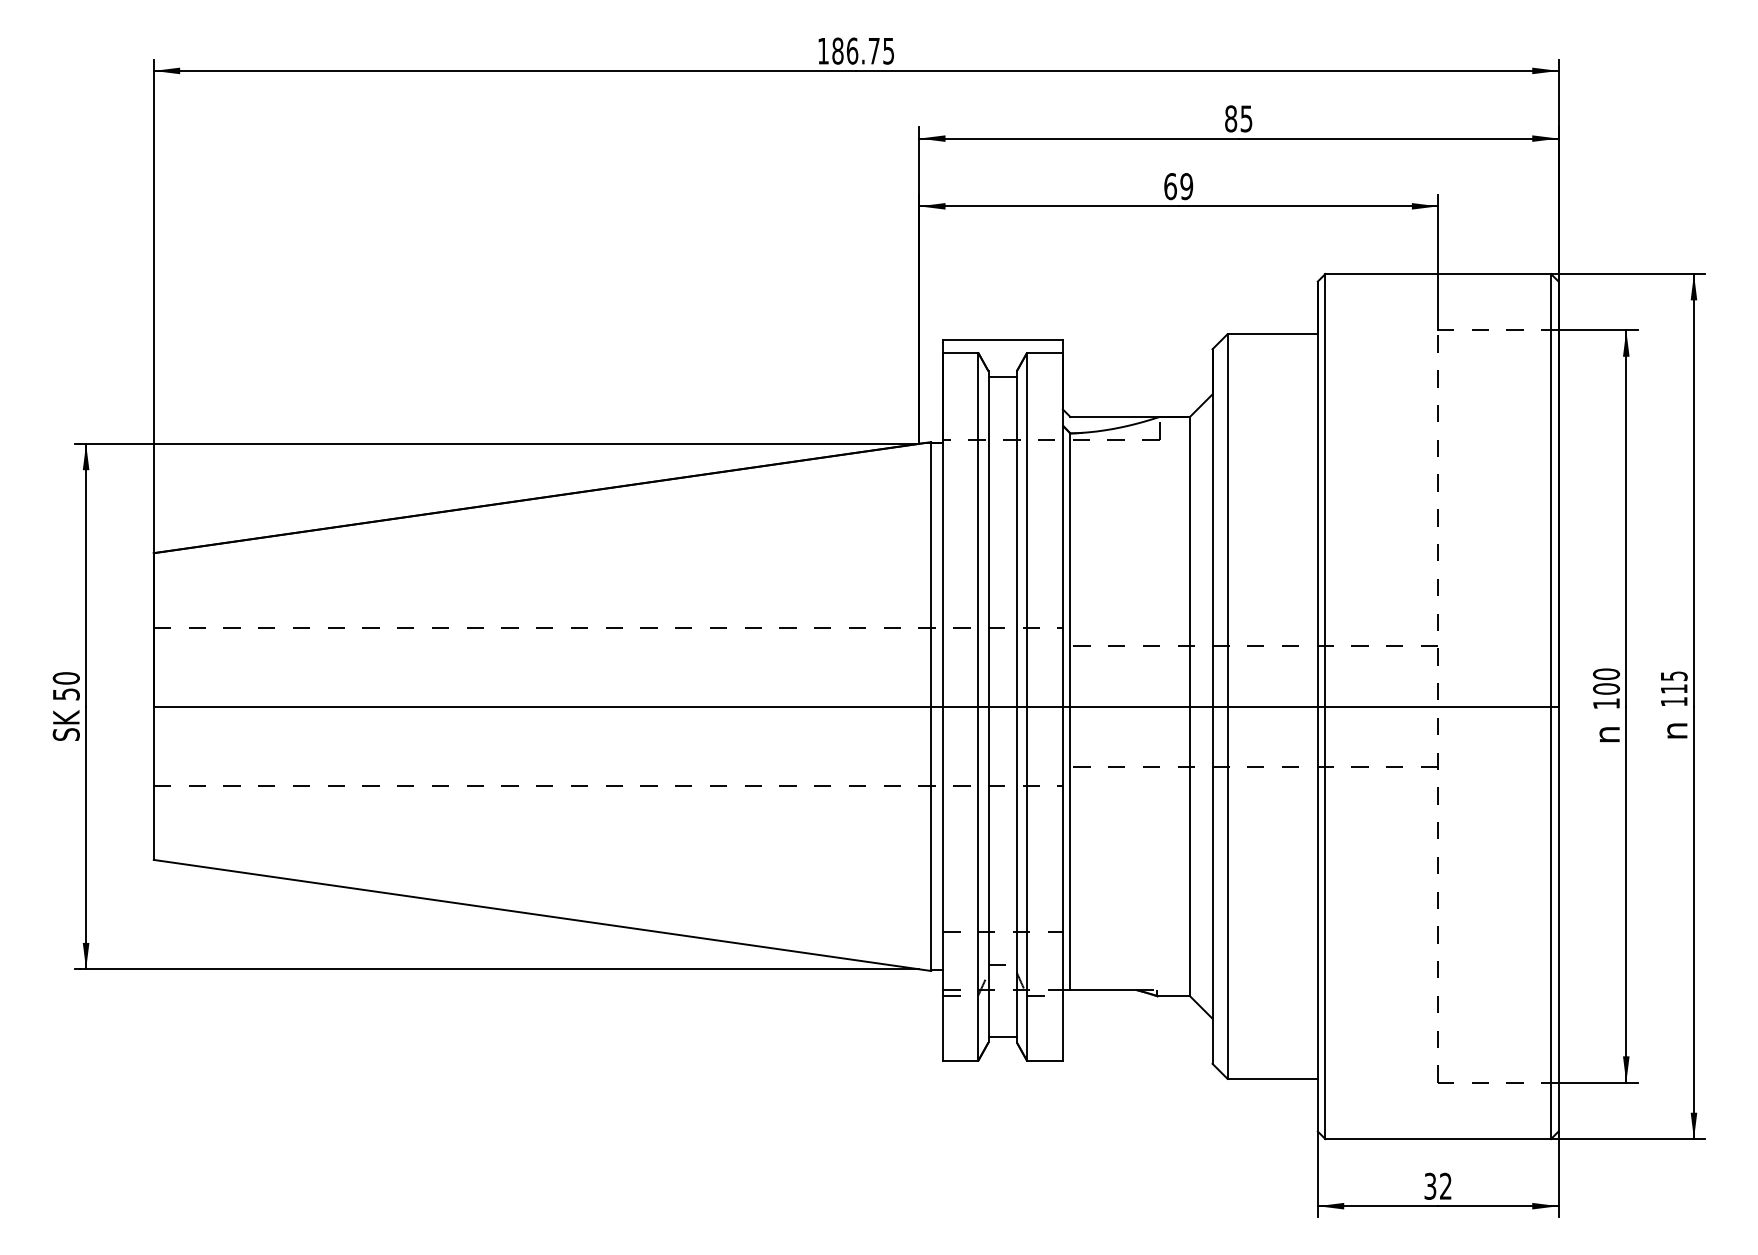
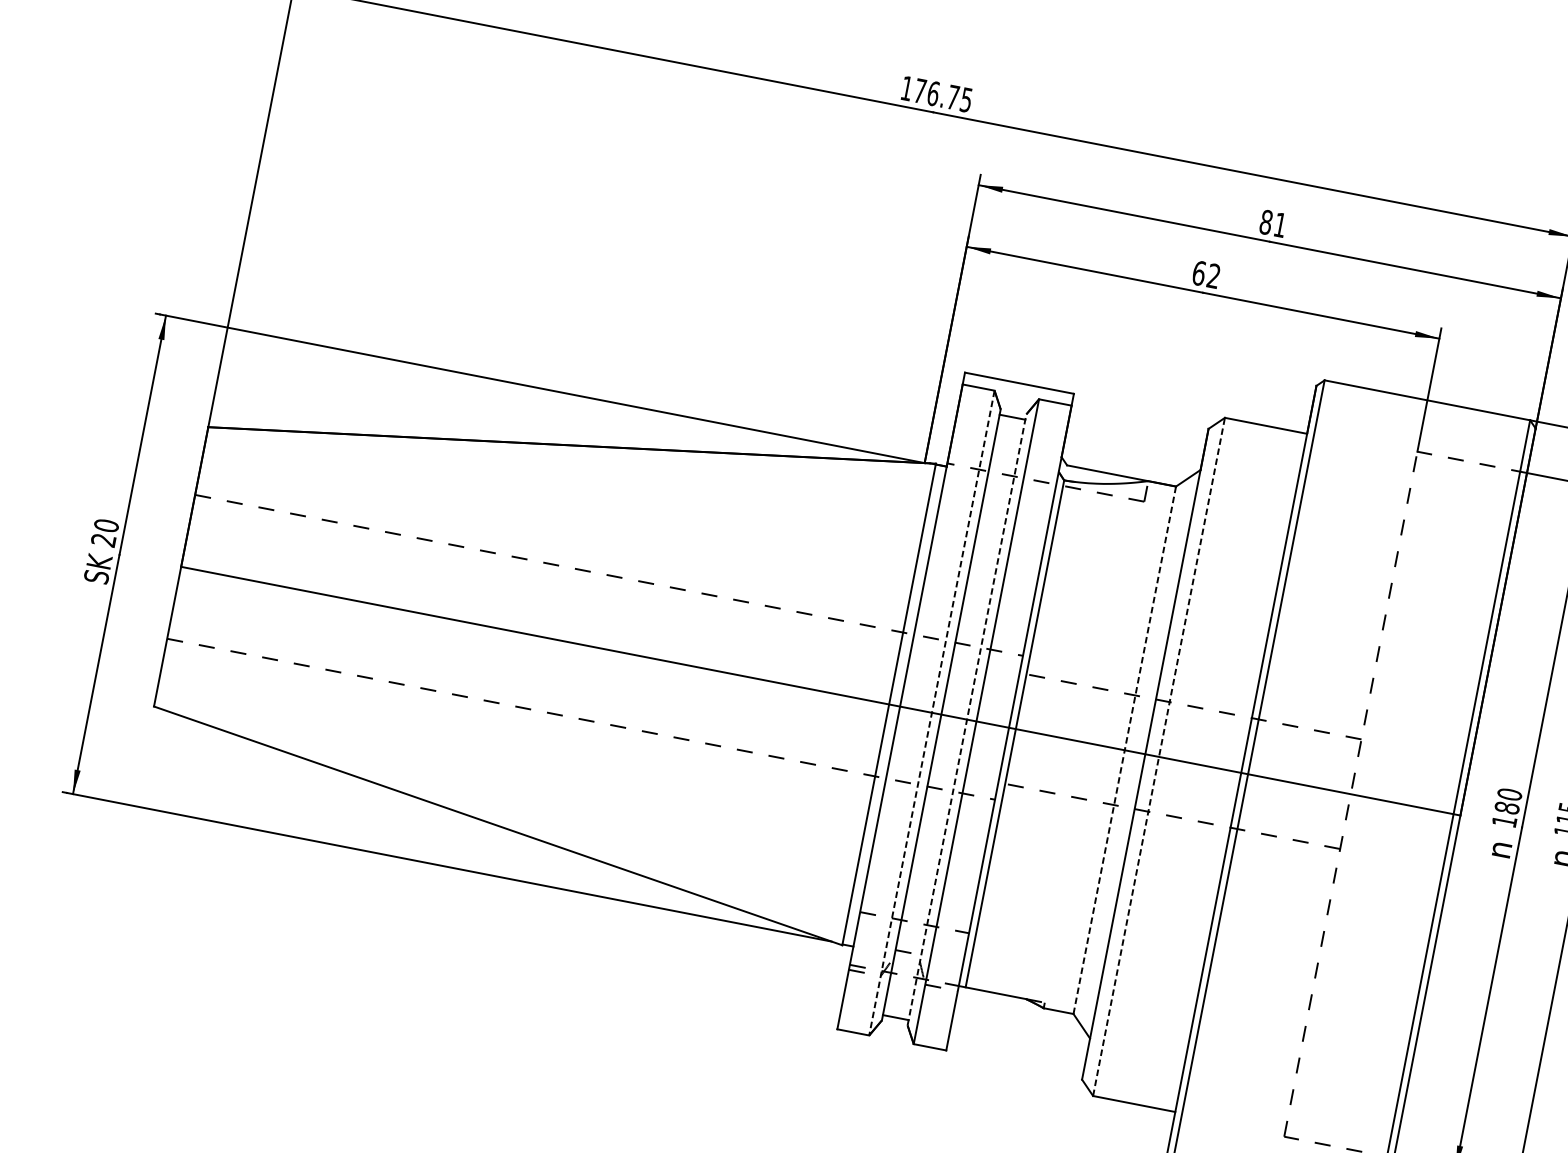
text: (837, 50) -> (919, 90), 186.75 -> 176.75
text: (1246, 118) -> (1280, 224), 85 -> 81
text: (1186, 186) -> (1213, 276), 69 -> 62
text: (1606, 688) -> (1507, 807), 100 -> 180
text: (65, 694) -> (102, 540), 50 -> 20
line: (1016, 706) -> (966, 719), solid -> dashed
line: (1189, 706) -> (1124, 750), solid -> dashed
line: (1227, 706) -> (1158, 756), solid -> dashed
line: (978, 707) -> (932, 713), solid -> dashed

